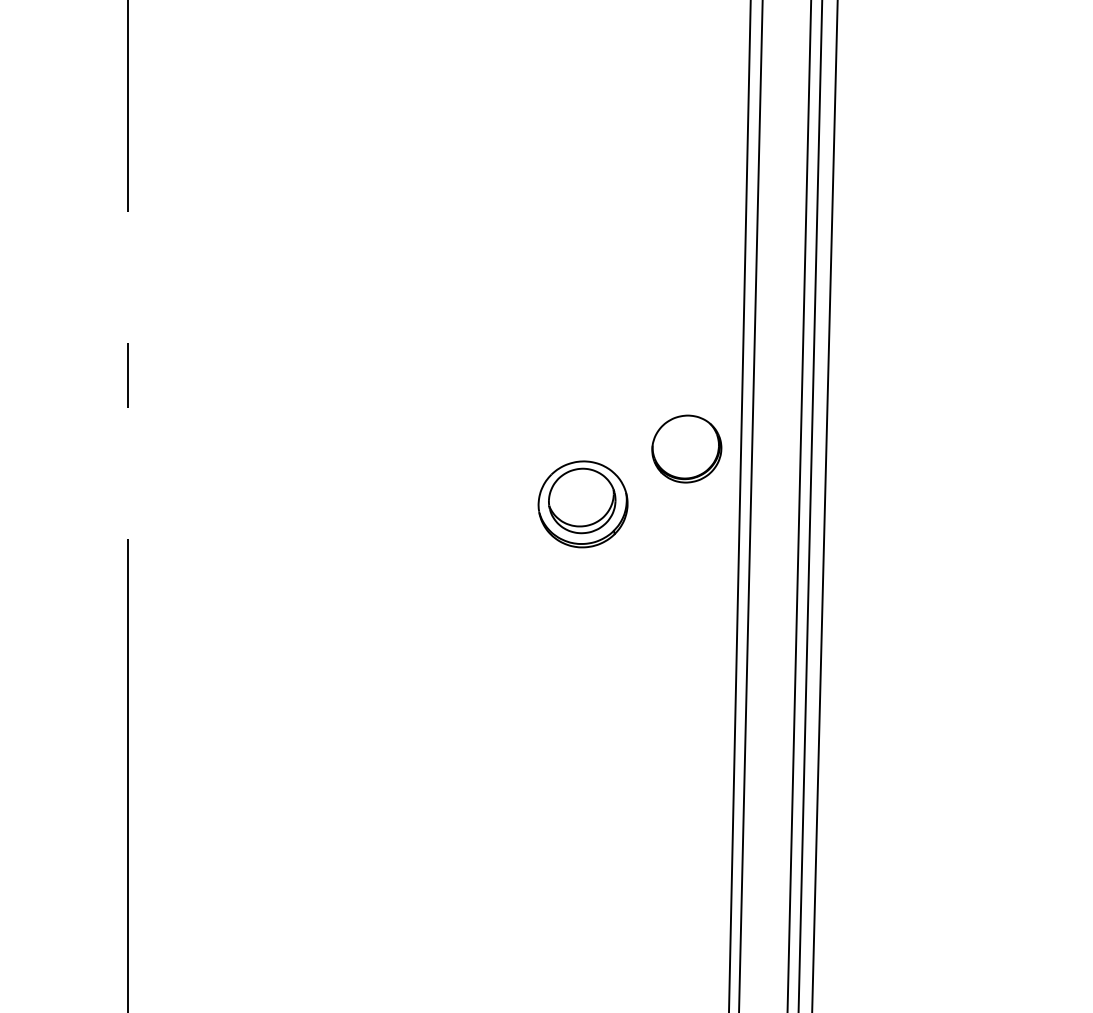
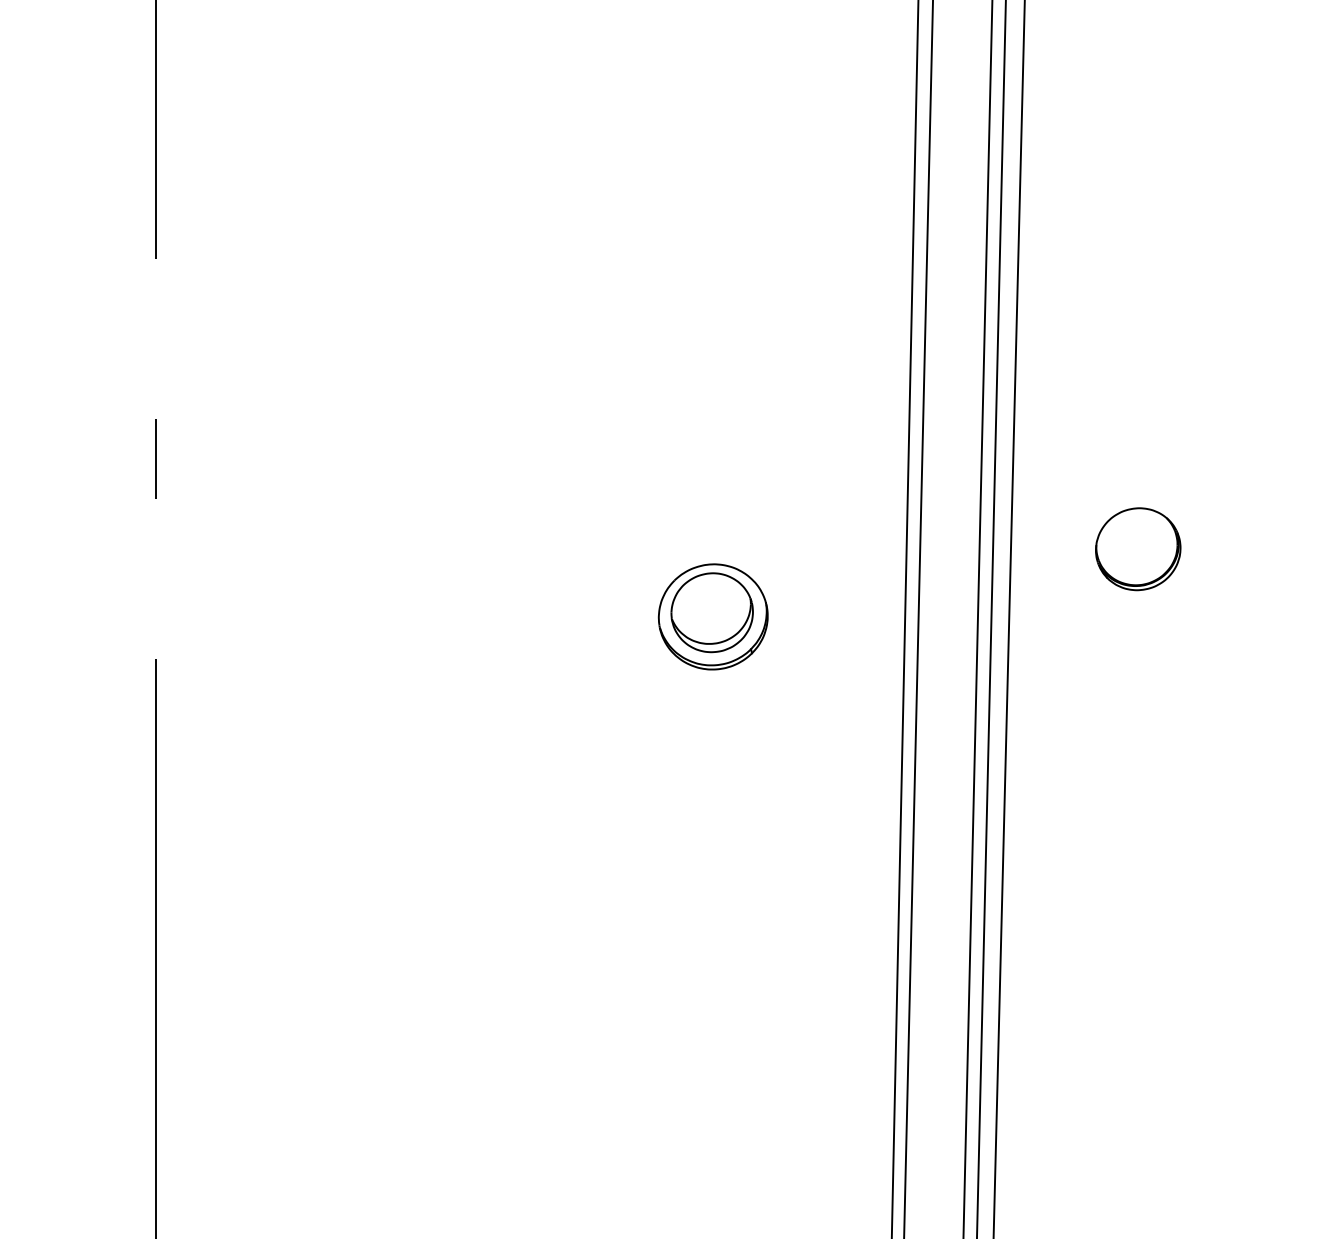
part: (687, 449) -> (1138, 549), moved

